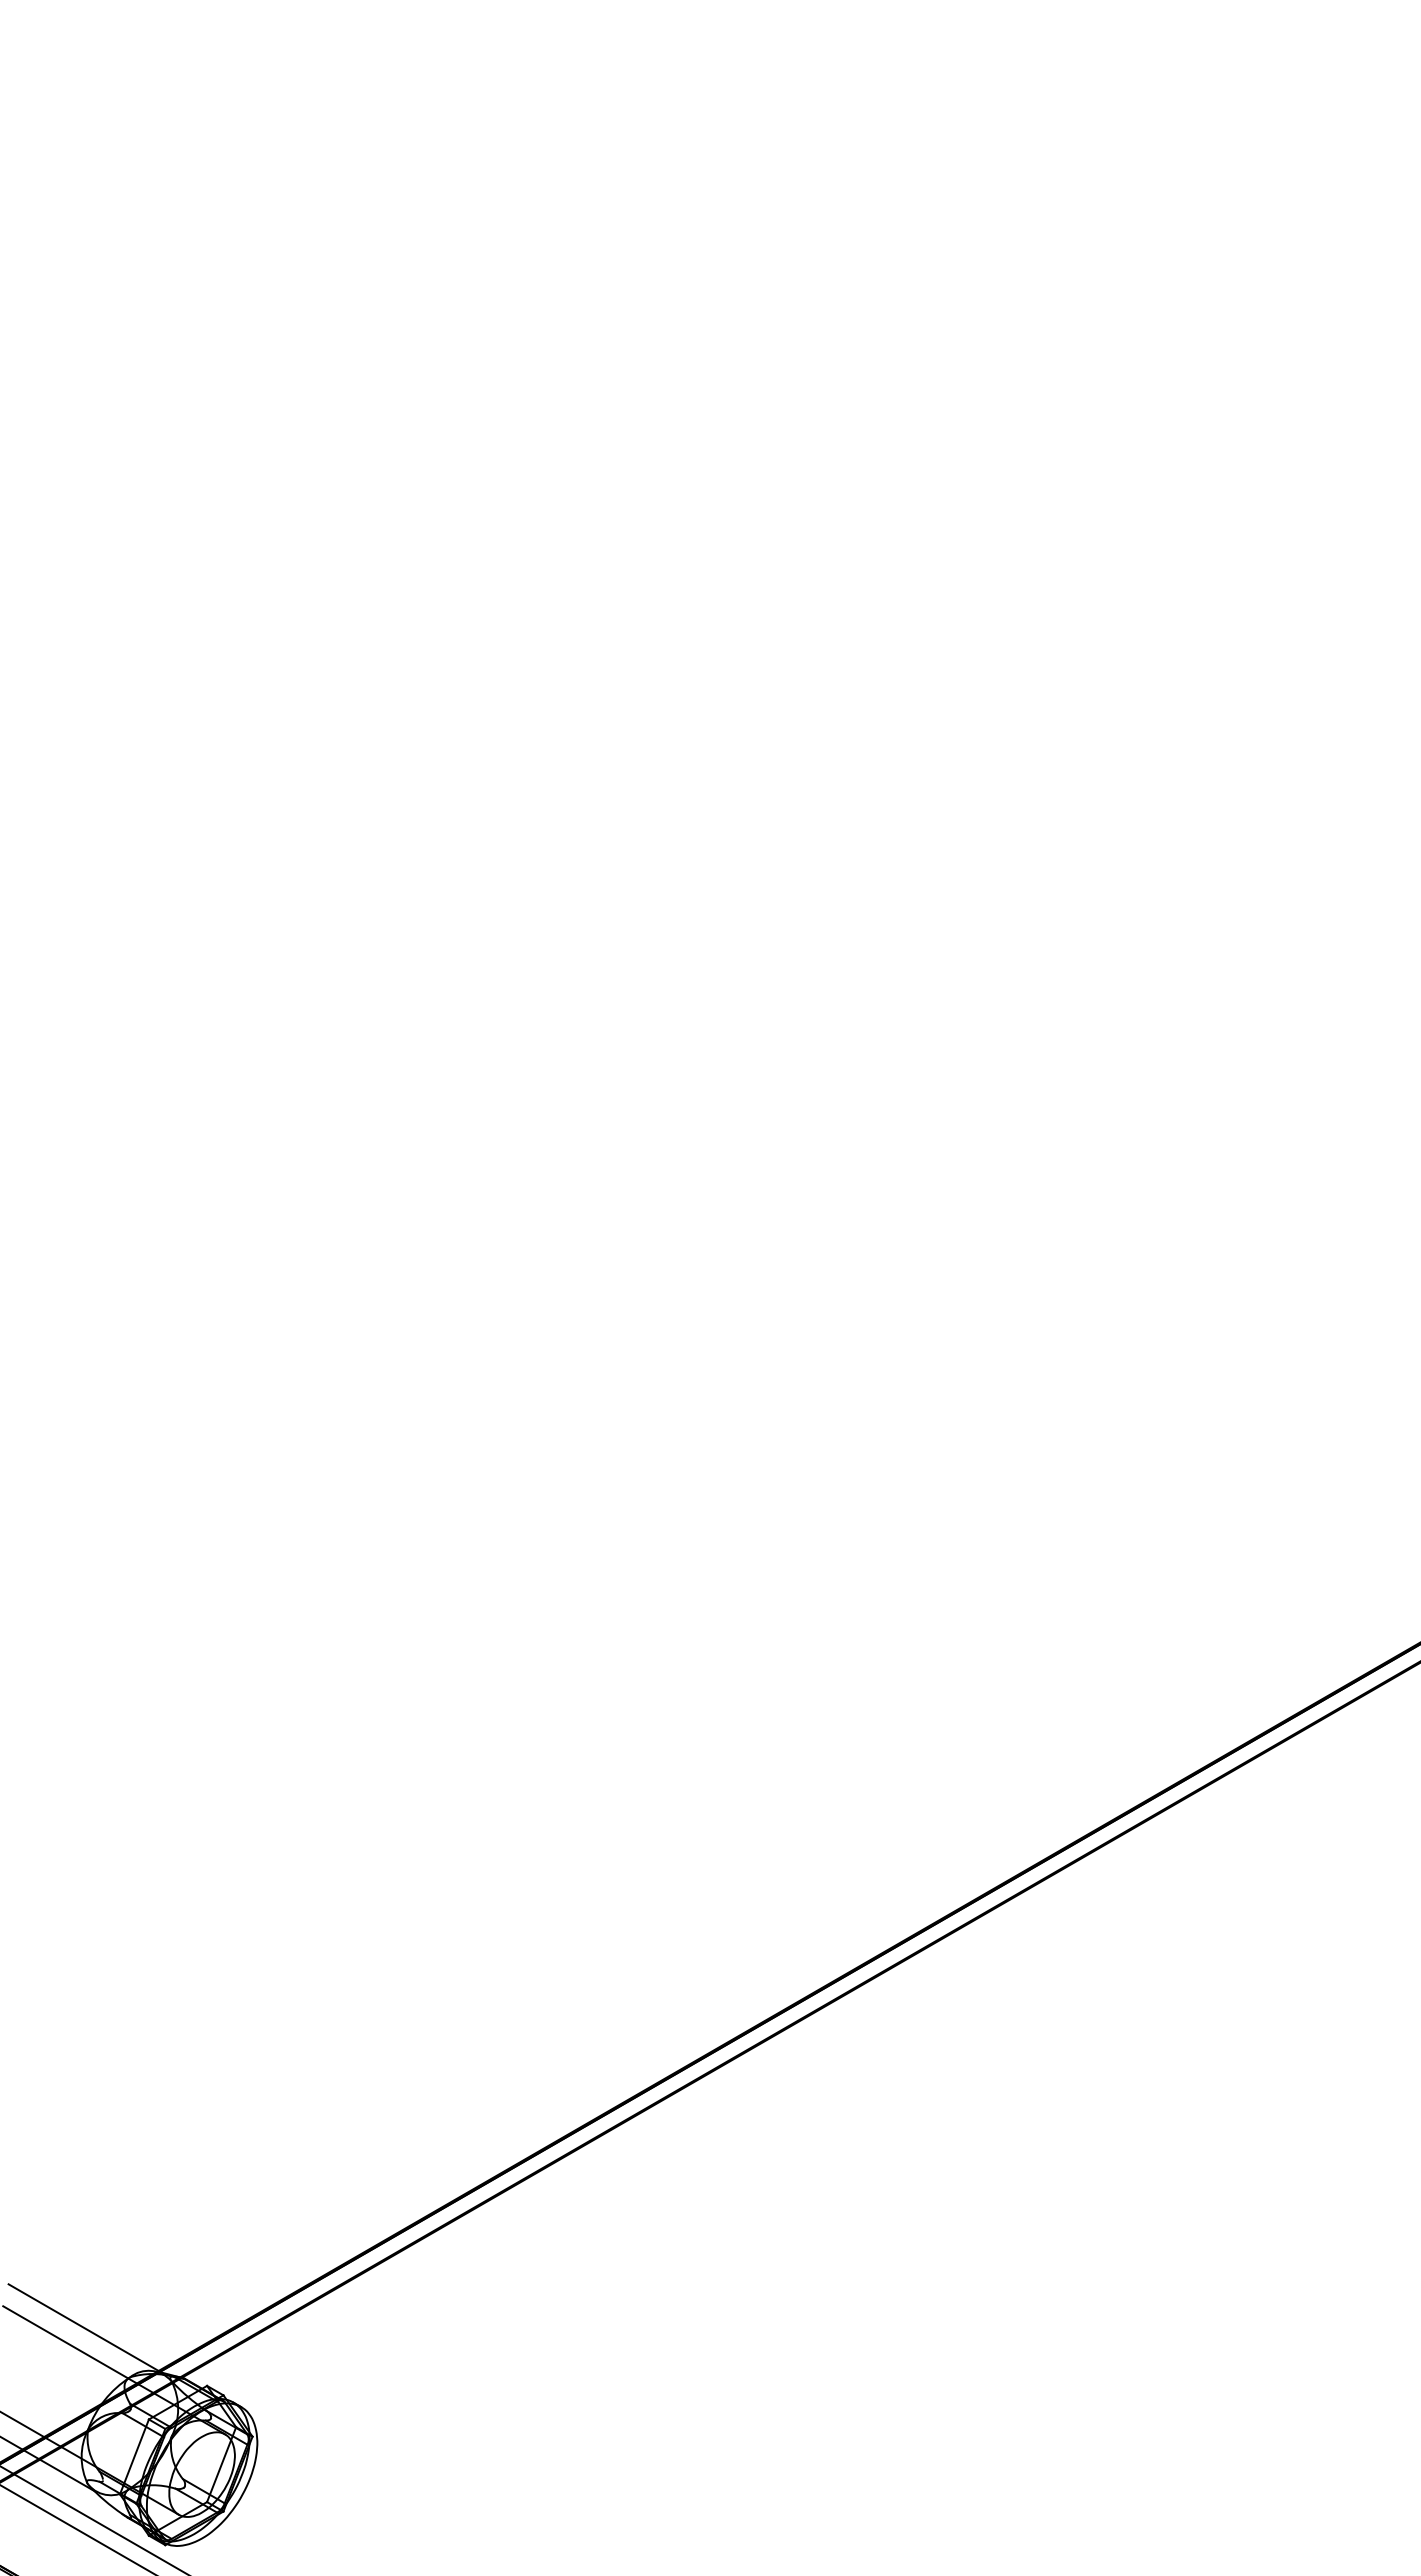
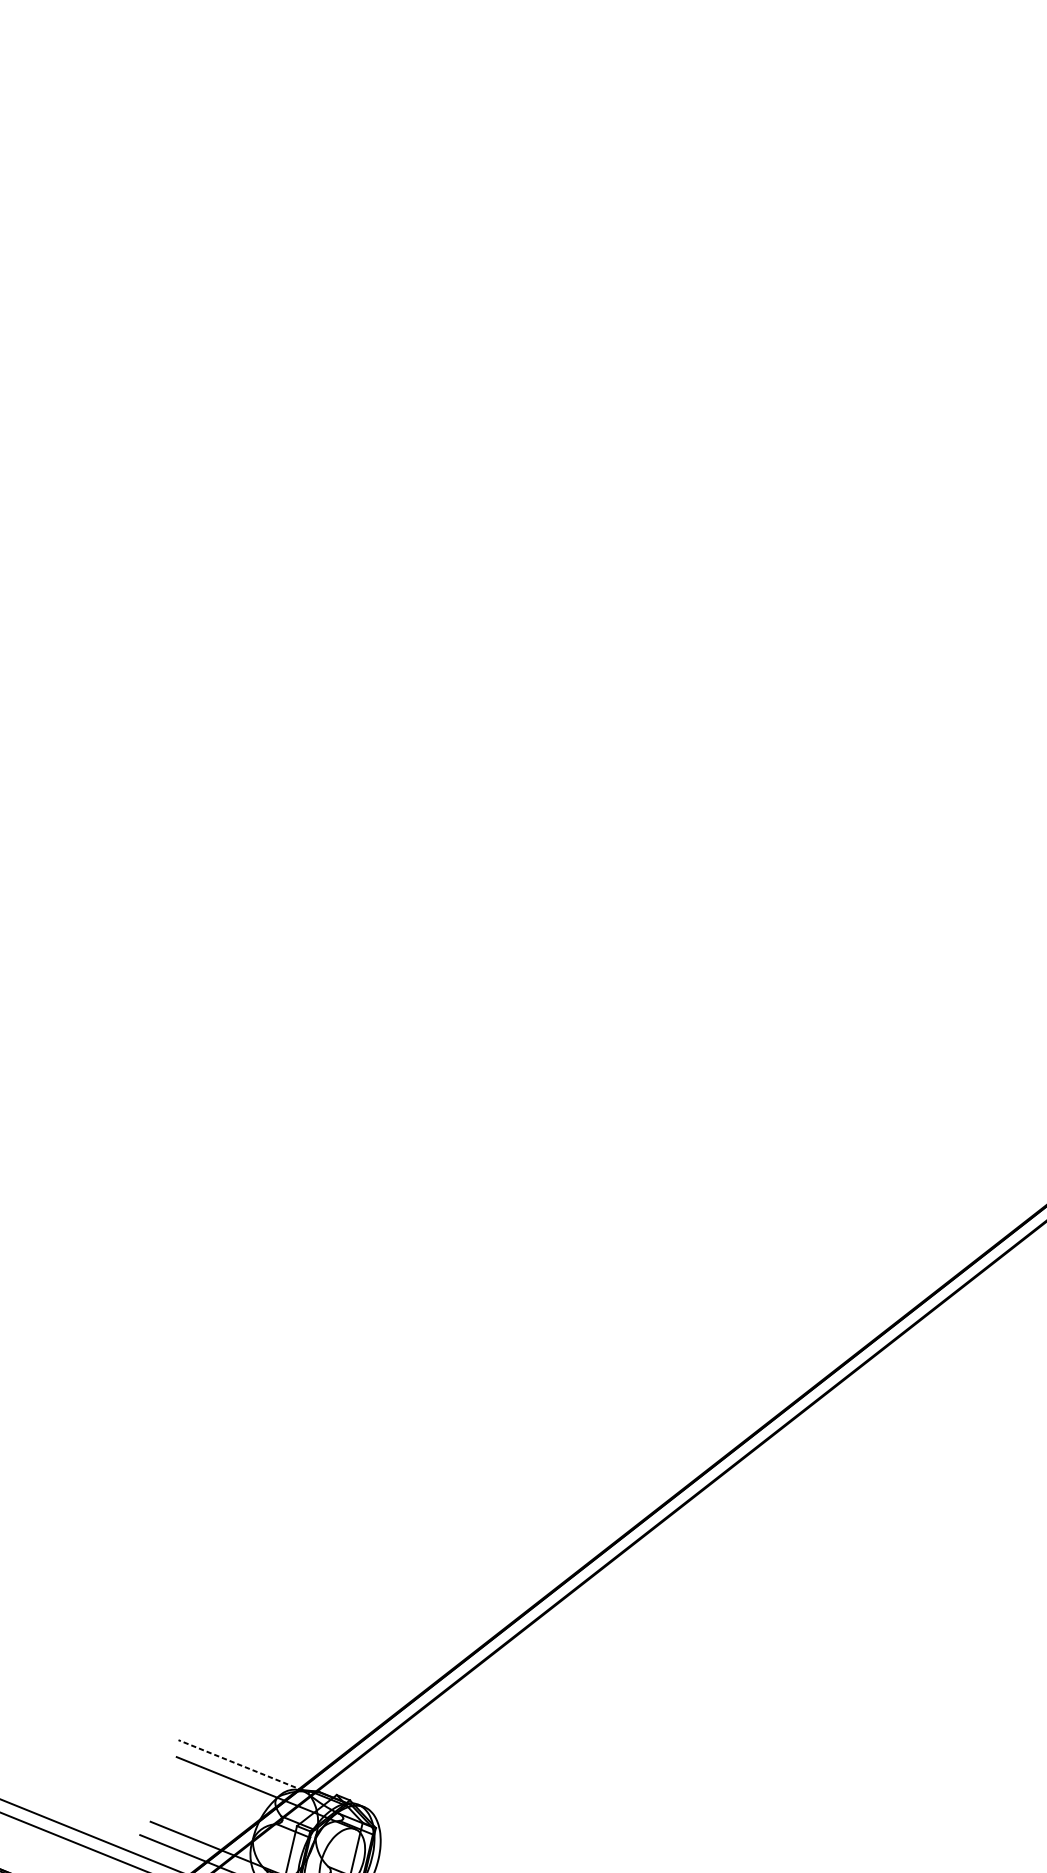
line: (86, 2329) -> (241, 1765), solid -> dashed

